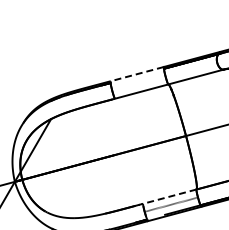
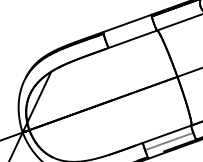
line: (137, 74) -> (127, 23), dashed -> solid
line: (169, 196) -> (166, 134), dashed -> solid

